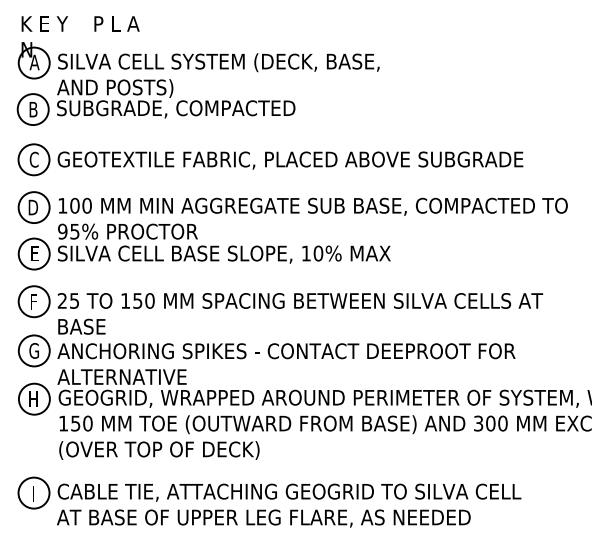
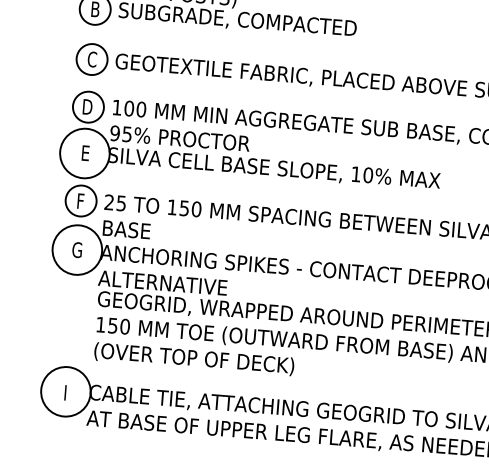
circle: (33, 253) -> (84, 152), size x1.6
circle: (33, 350) -> (76, 249), size x1.6
part: (34, 398) -> (73, 297), removed
circle: (33, 492) -> (65, 391), size x1.6

